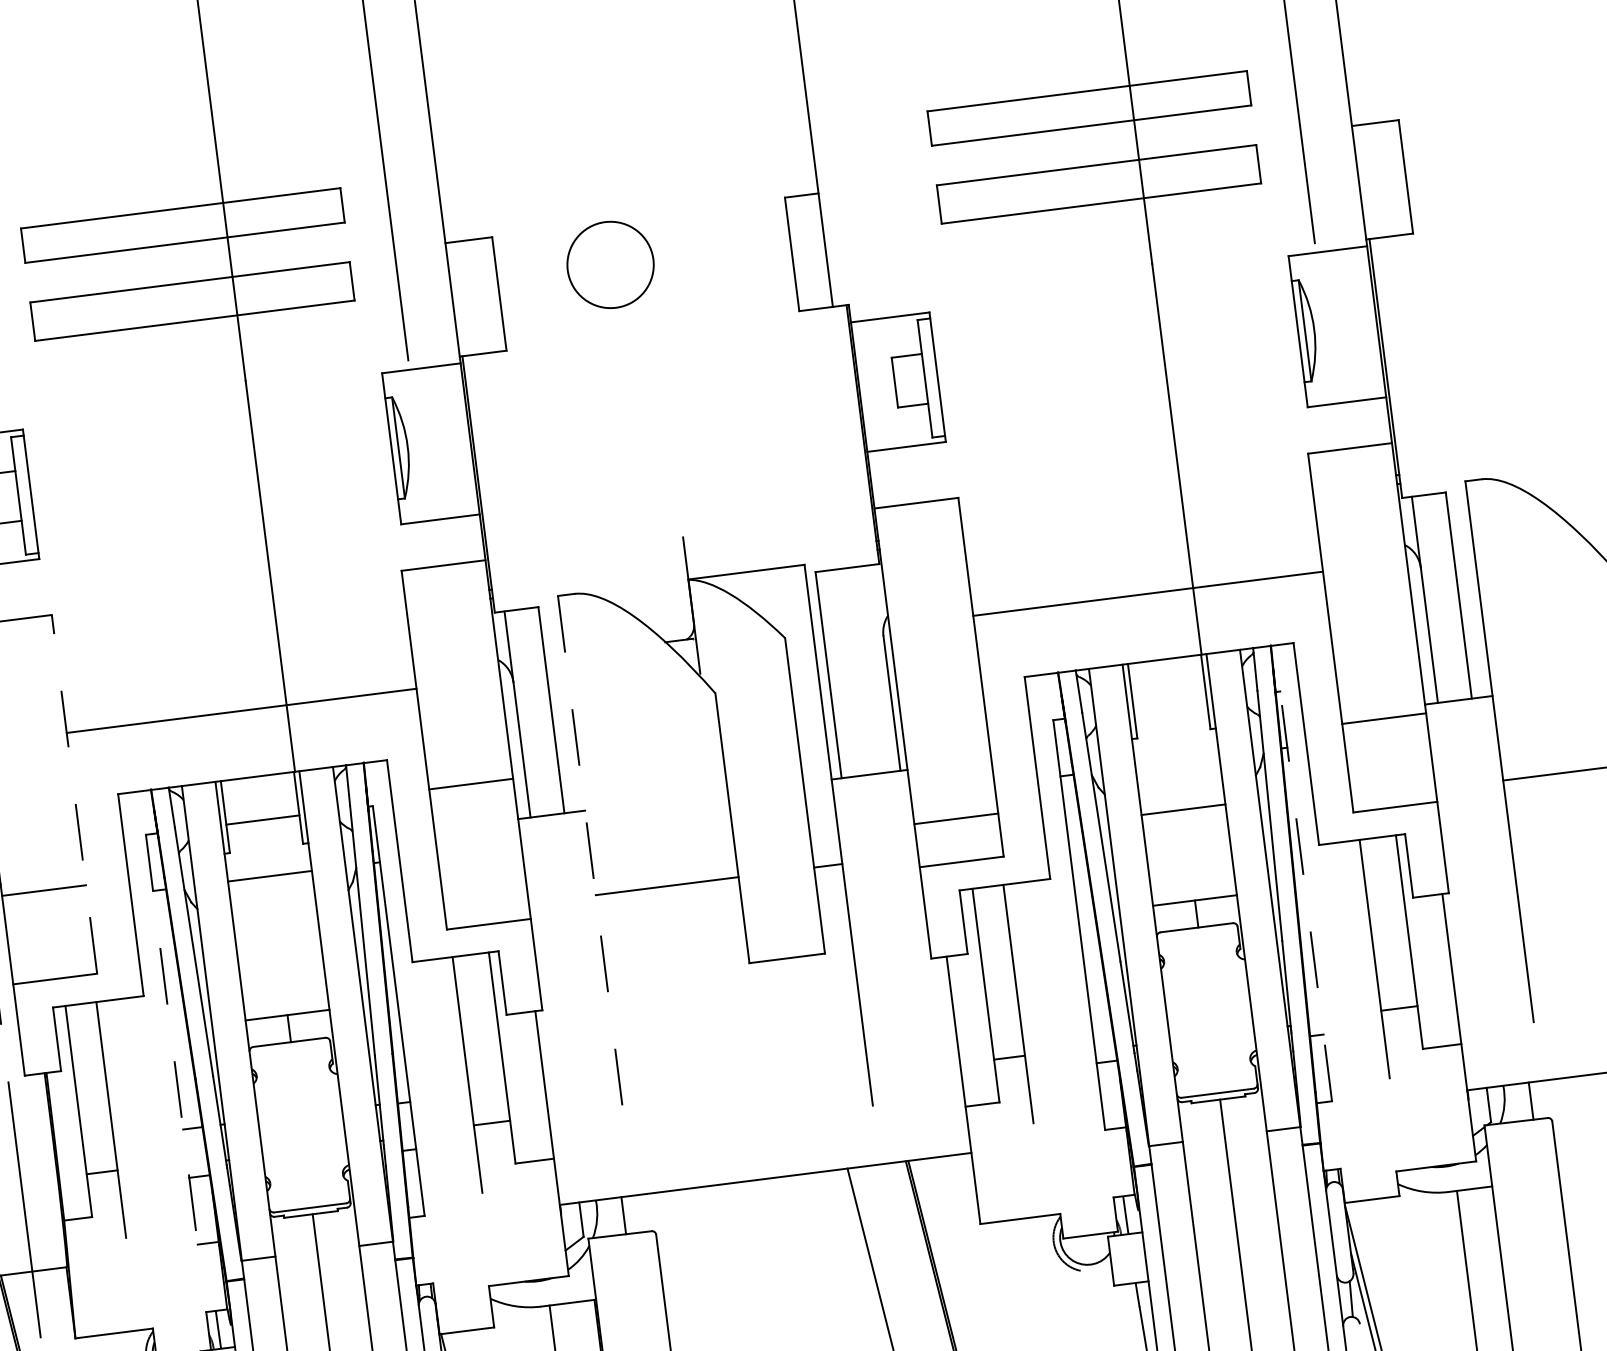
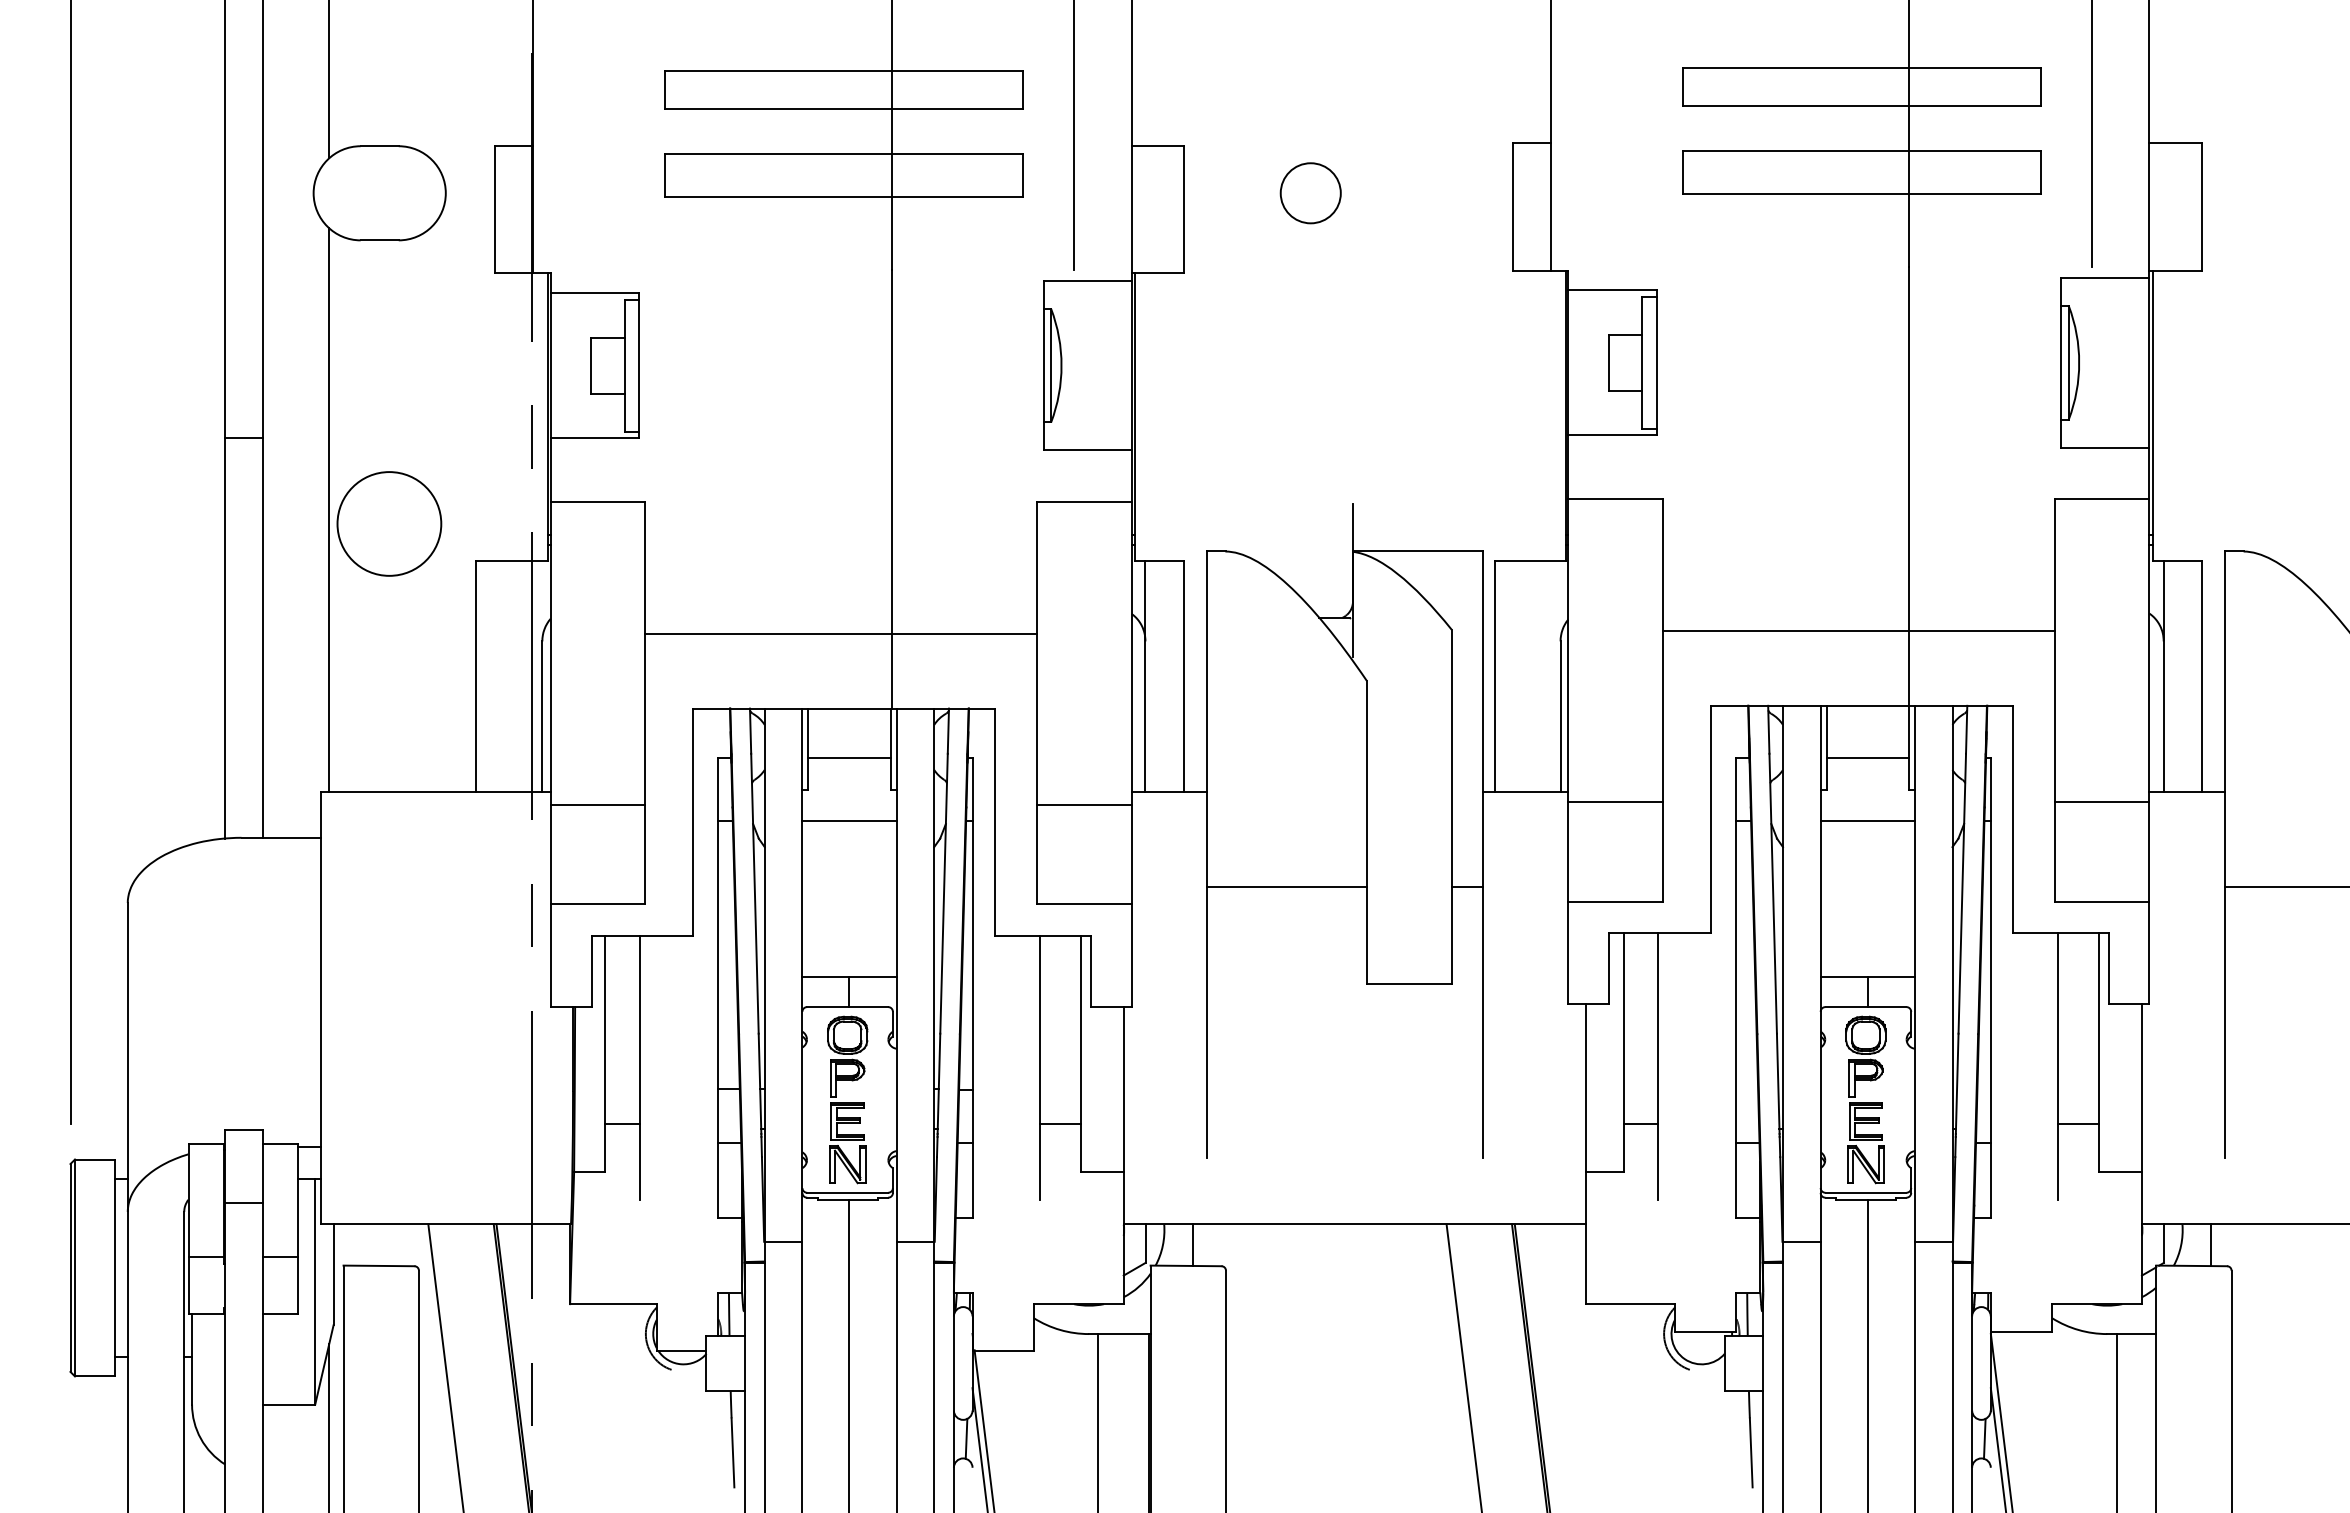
circle: (610, 265) -> (1310, 193), size x0.62
line: (1170, 705) -> (1867, 757), added
line: (471, 784) -> (1084, 805), moved
line: (74, 793) -> (644, 702), dashed -> solid
line: (1183, 809) -> (1867, 820), moved
line: (956, 819) -> (1615, 802), moved
line: (592, 866) -> (1206, 855), dashed -> solid
line: (1306, 896) -> (1991, 987), dashed -> solid
part: (1206, 1010) -> (1865, 1099), added
line: (172, 1039) -> (718, 987), dashed -> solid
part: (299, 1124) -> (847, 1099), added

